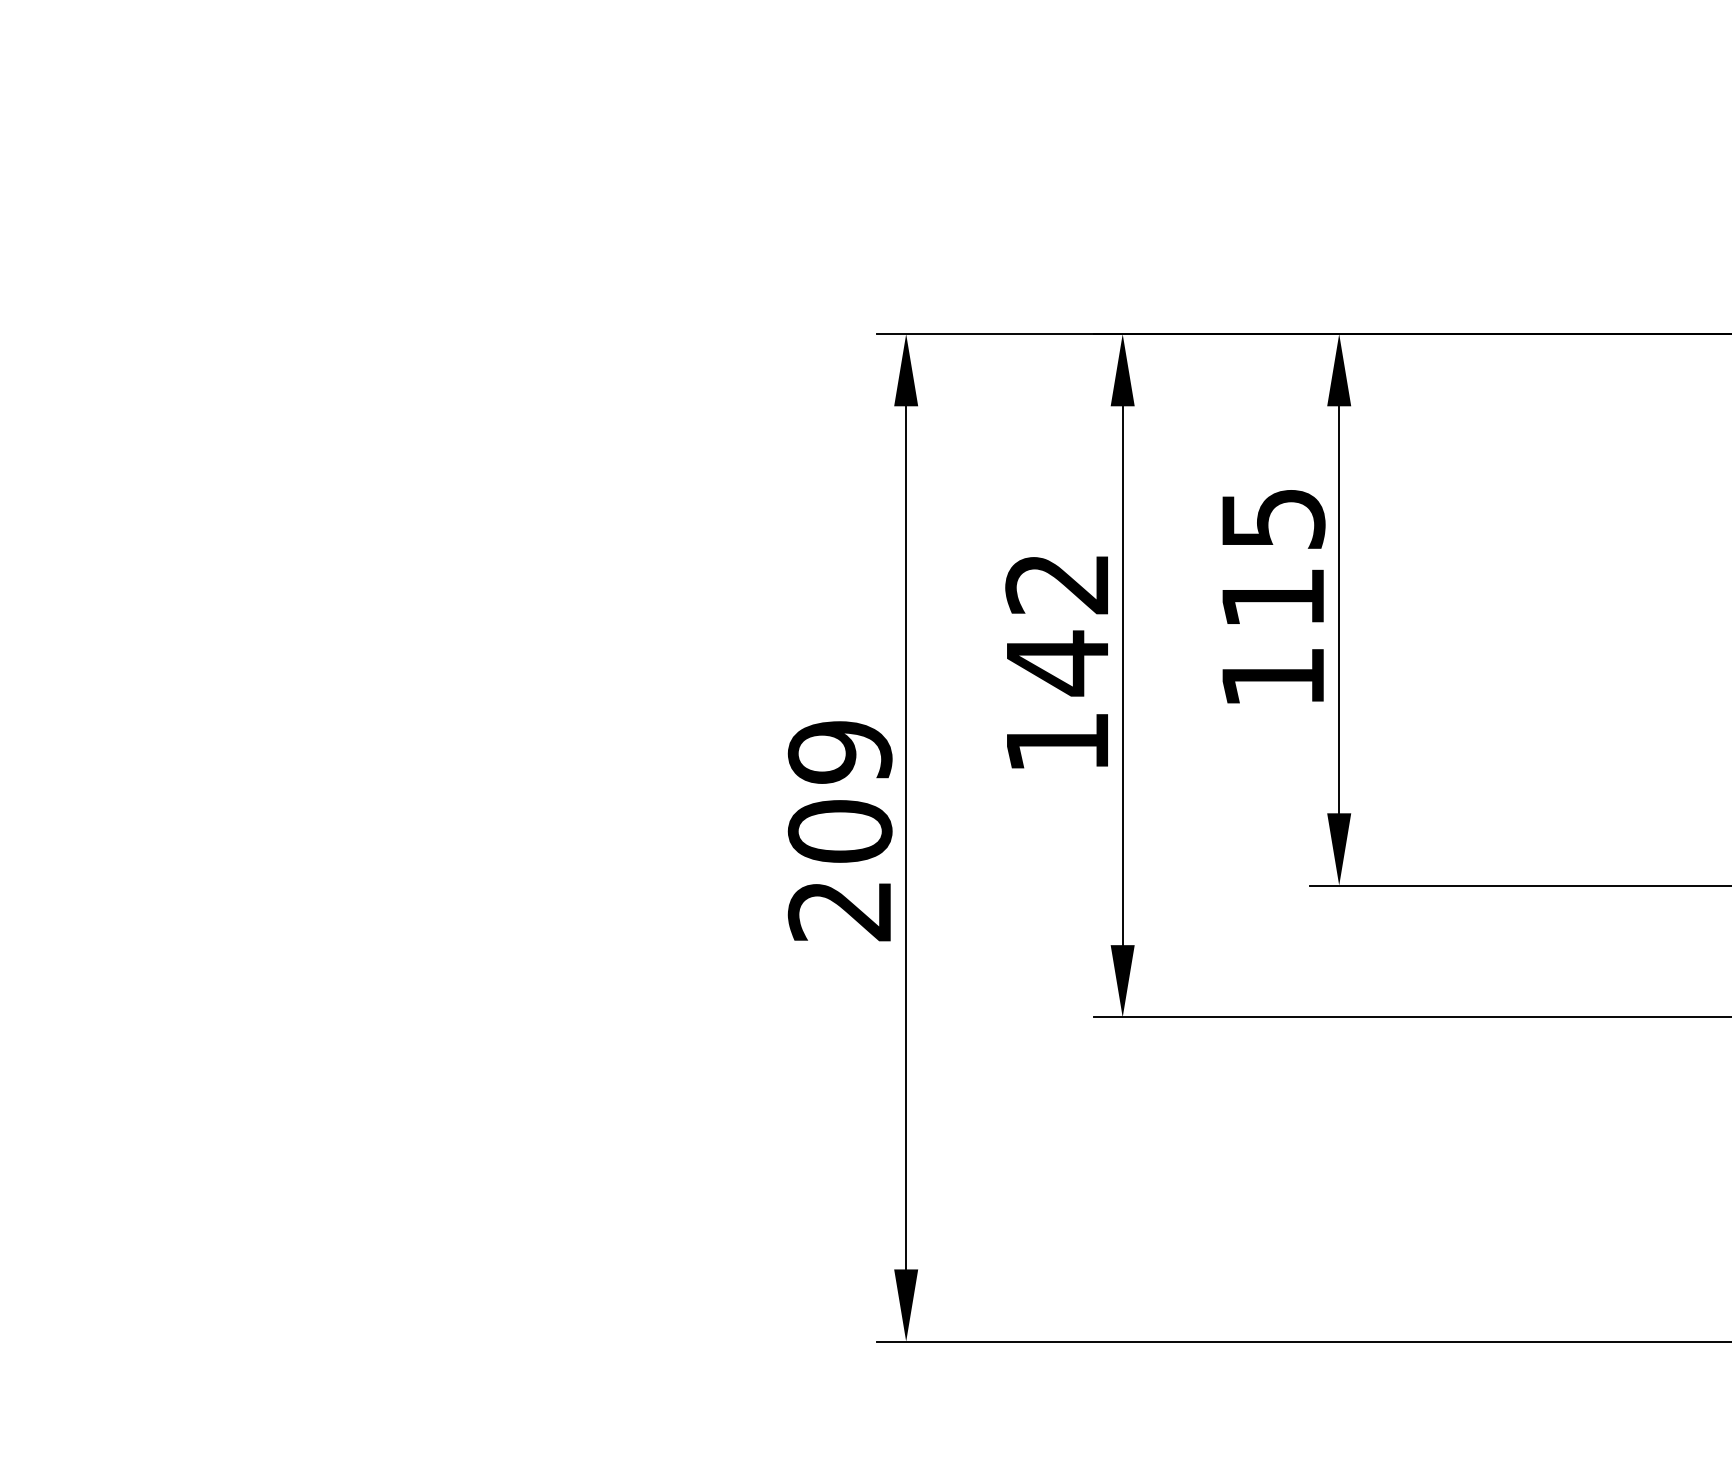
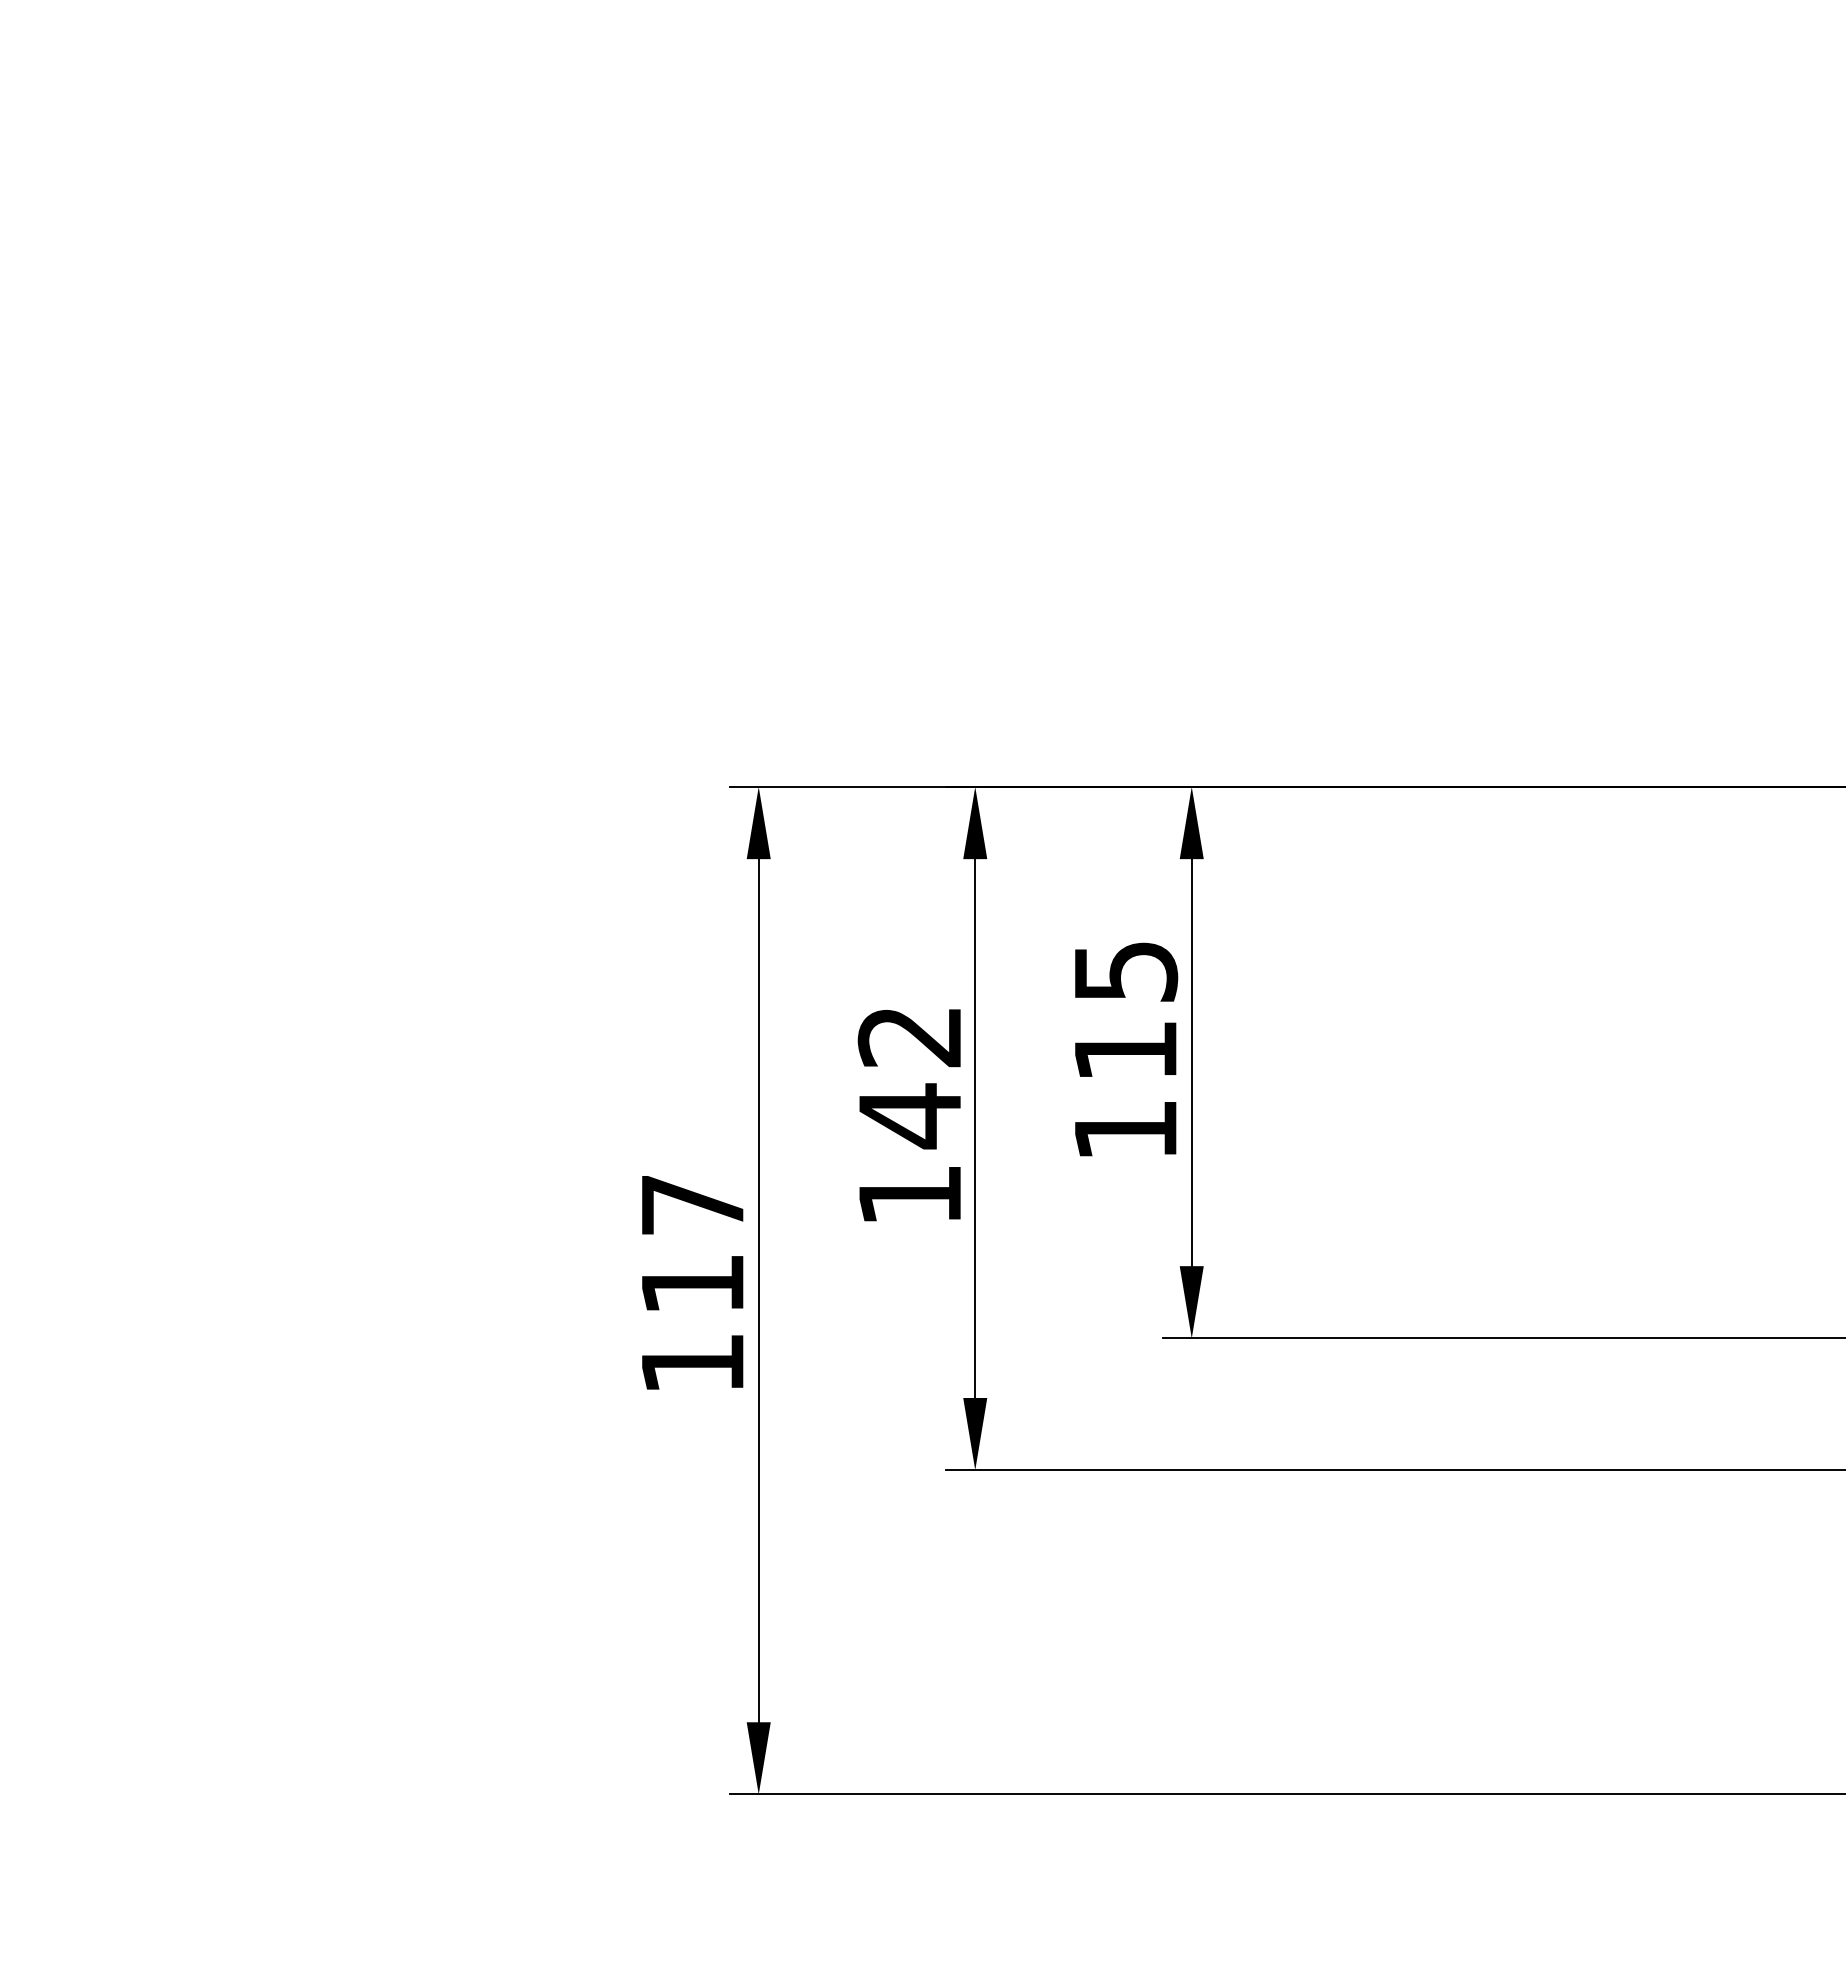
text: (839, 831) -> (692, 1284), 209 -> 117

